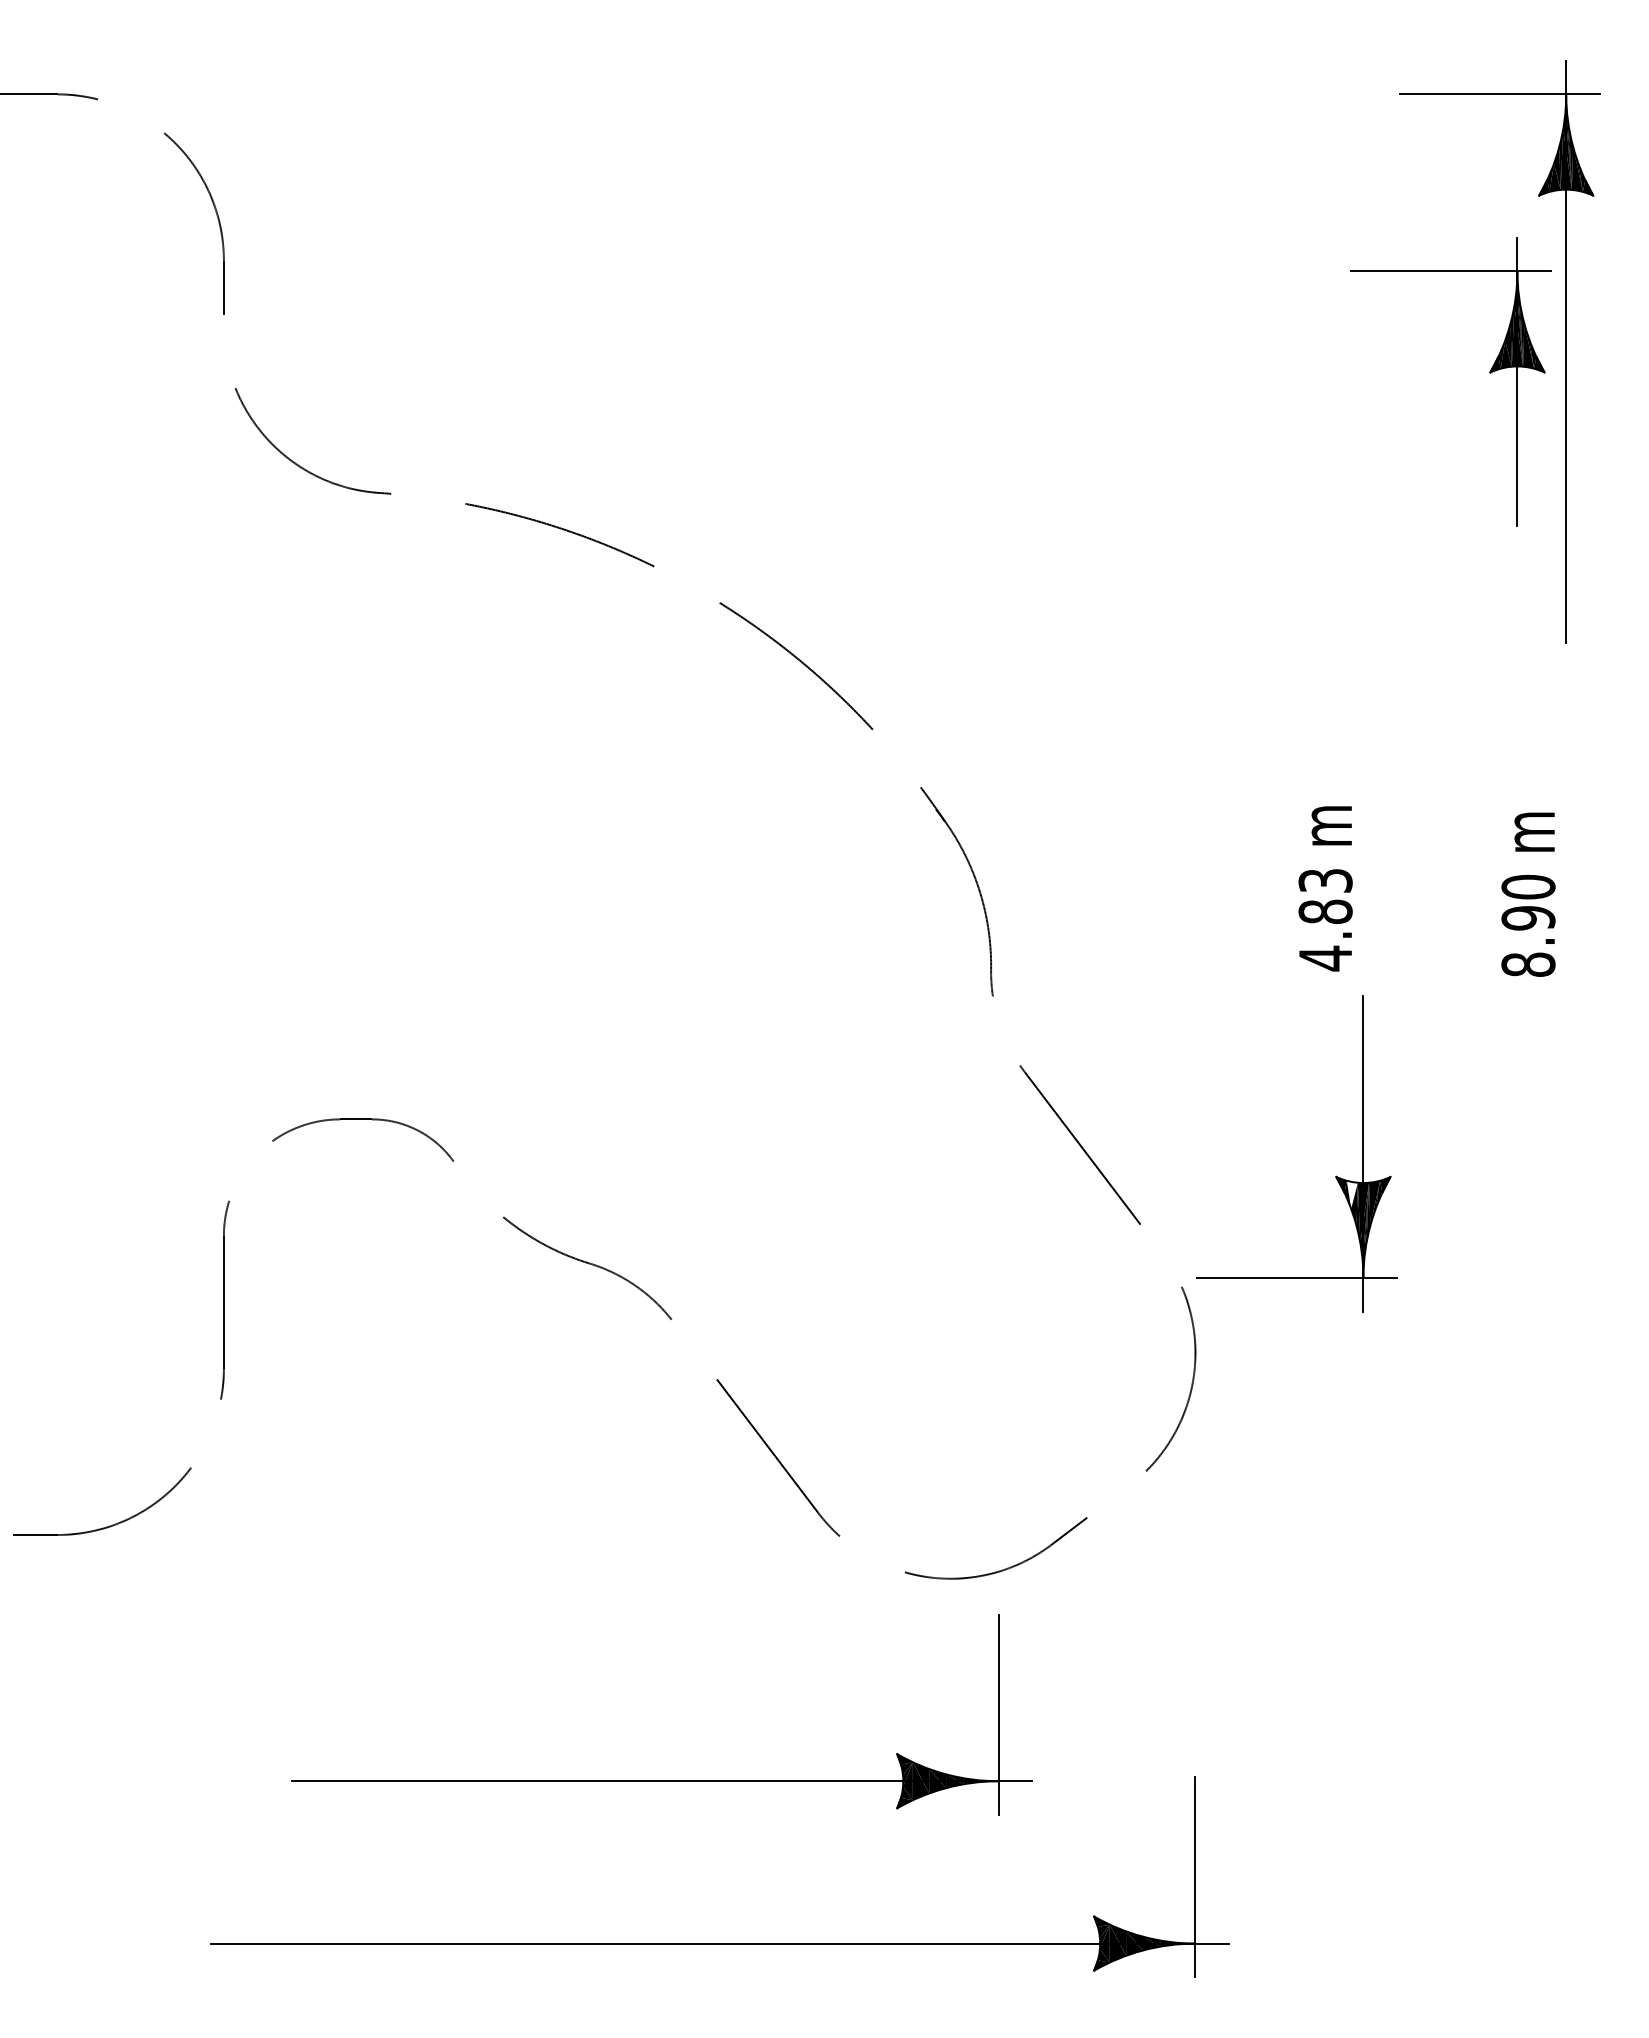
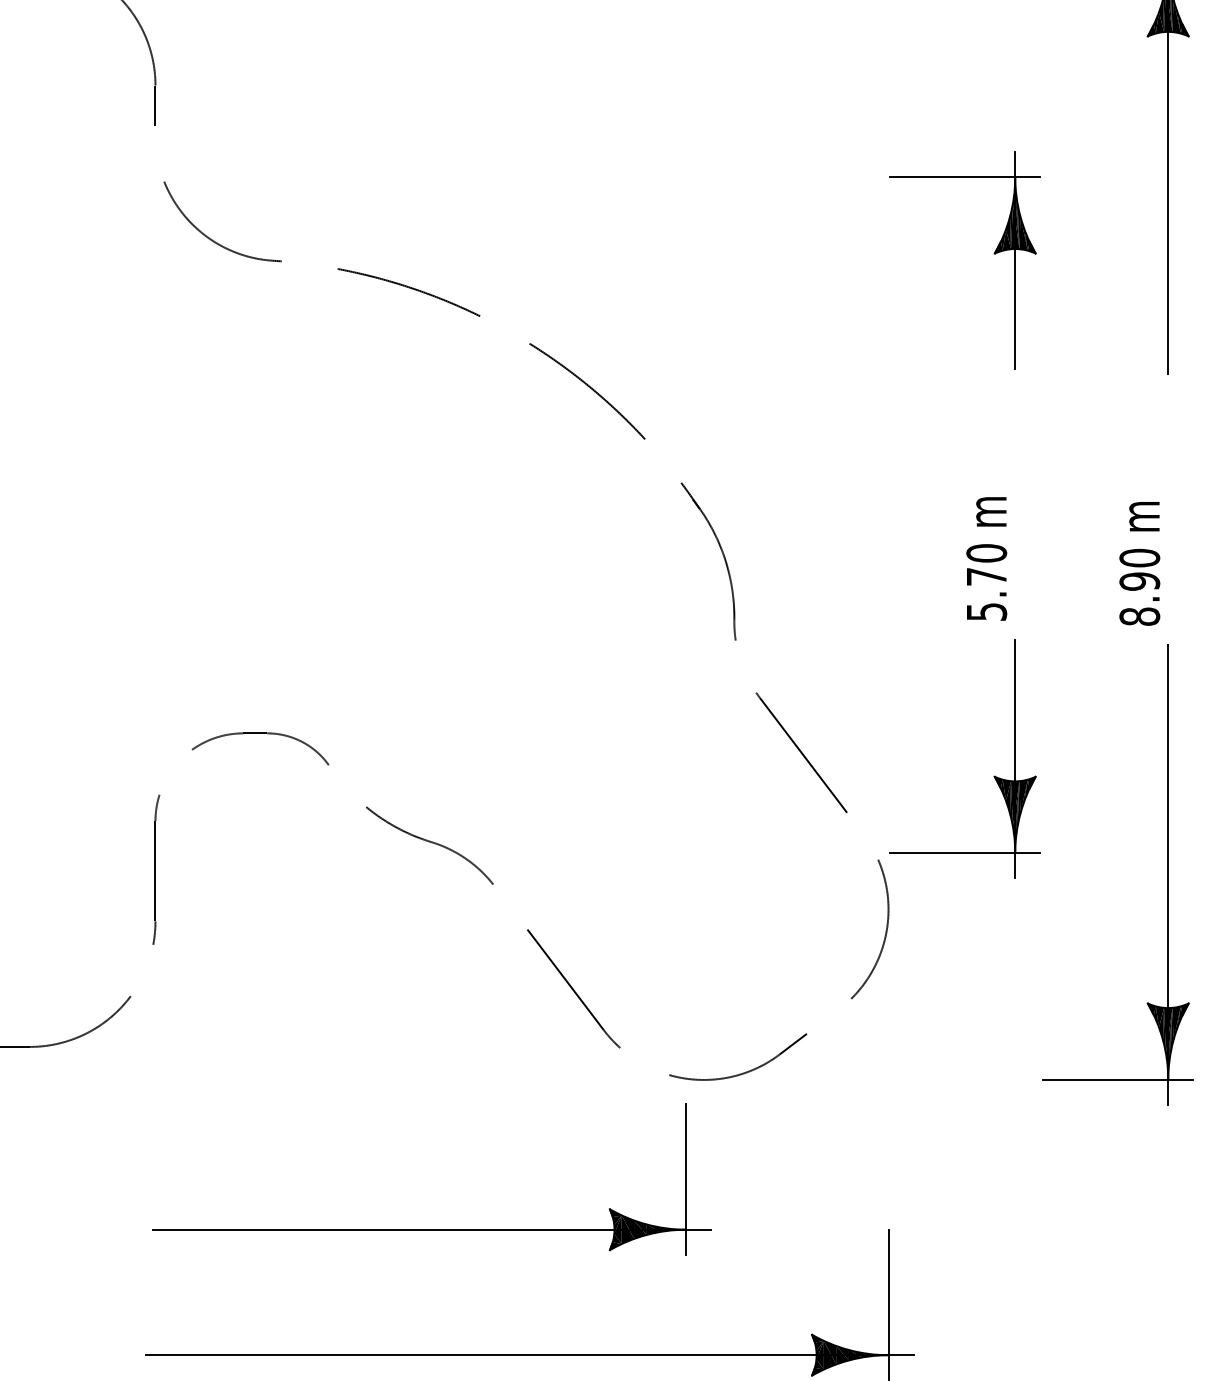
part: (1489, 373) -> (994, 254), moved
text: (1325, 919) -> (986, 582), 4.83 -> 5.70
fill: (1351, 1194) -> (1006, 790), added
part: (1565, 1306) -> (1167, 874), added
part: (661, 1780) -> (432, 1229), moved

